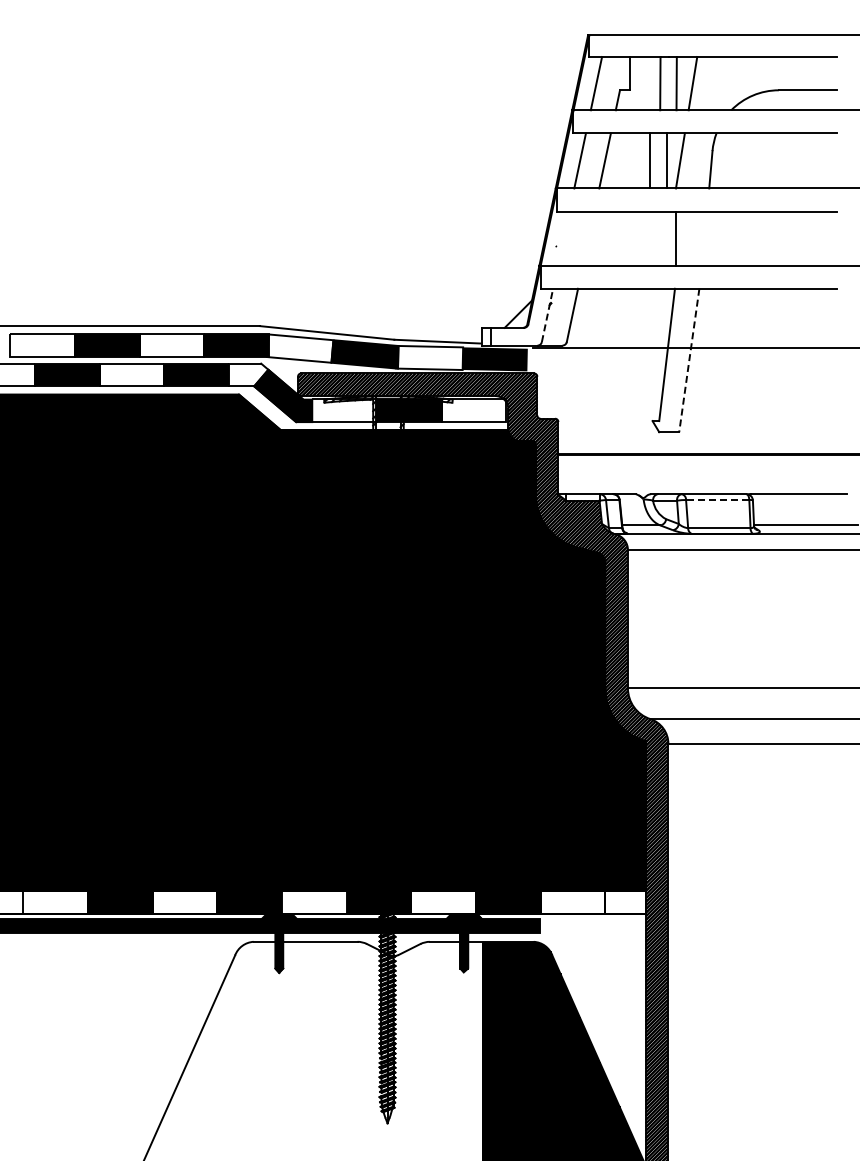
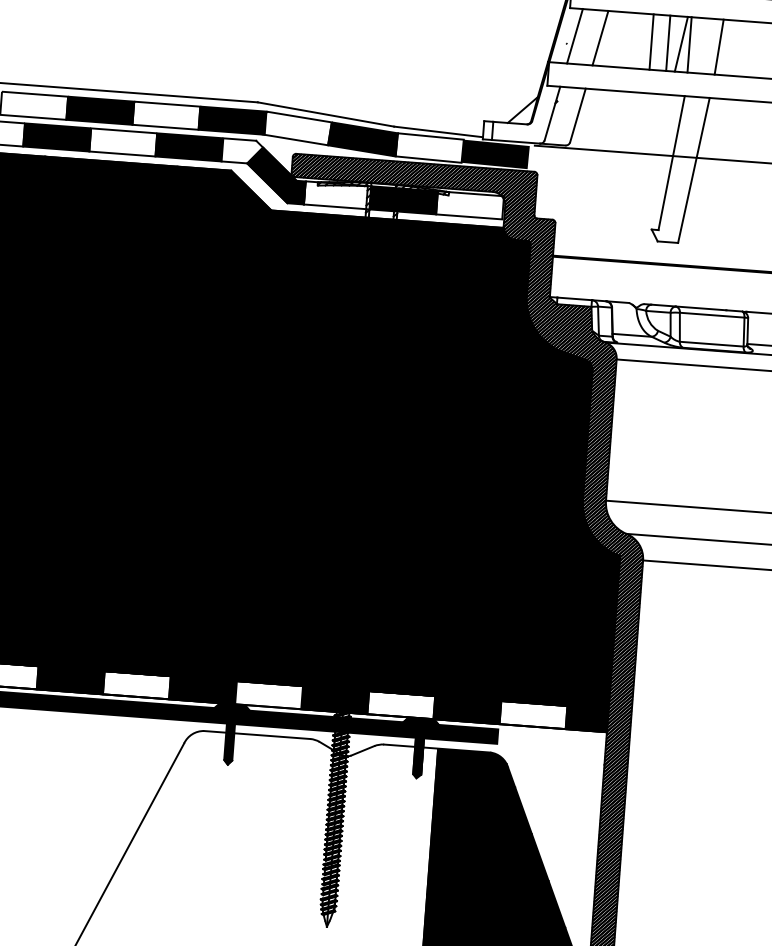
line: (563, 238) -> (574, 36), added
line: (588, 238) -> (600, 38), added
line: (638, 238) -> (651, 41), added
line: (655, 238) -> (668, 43), added
line: (667, 238) -> (681, 44), added
line: (704, 238) -> (718, 46), added
line: (547, 314) -> (552, 112), dashed -> solid
line: (689, 360) -> (694, 170), dashed -> solid
line: (717, 499) -> (712, 314), dashed -> solid
fill: (625, 901) -> (587, 718), added

